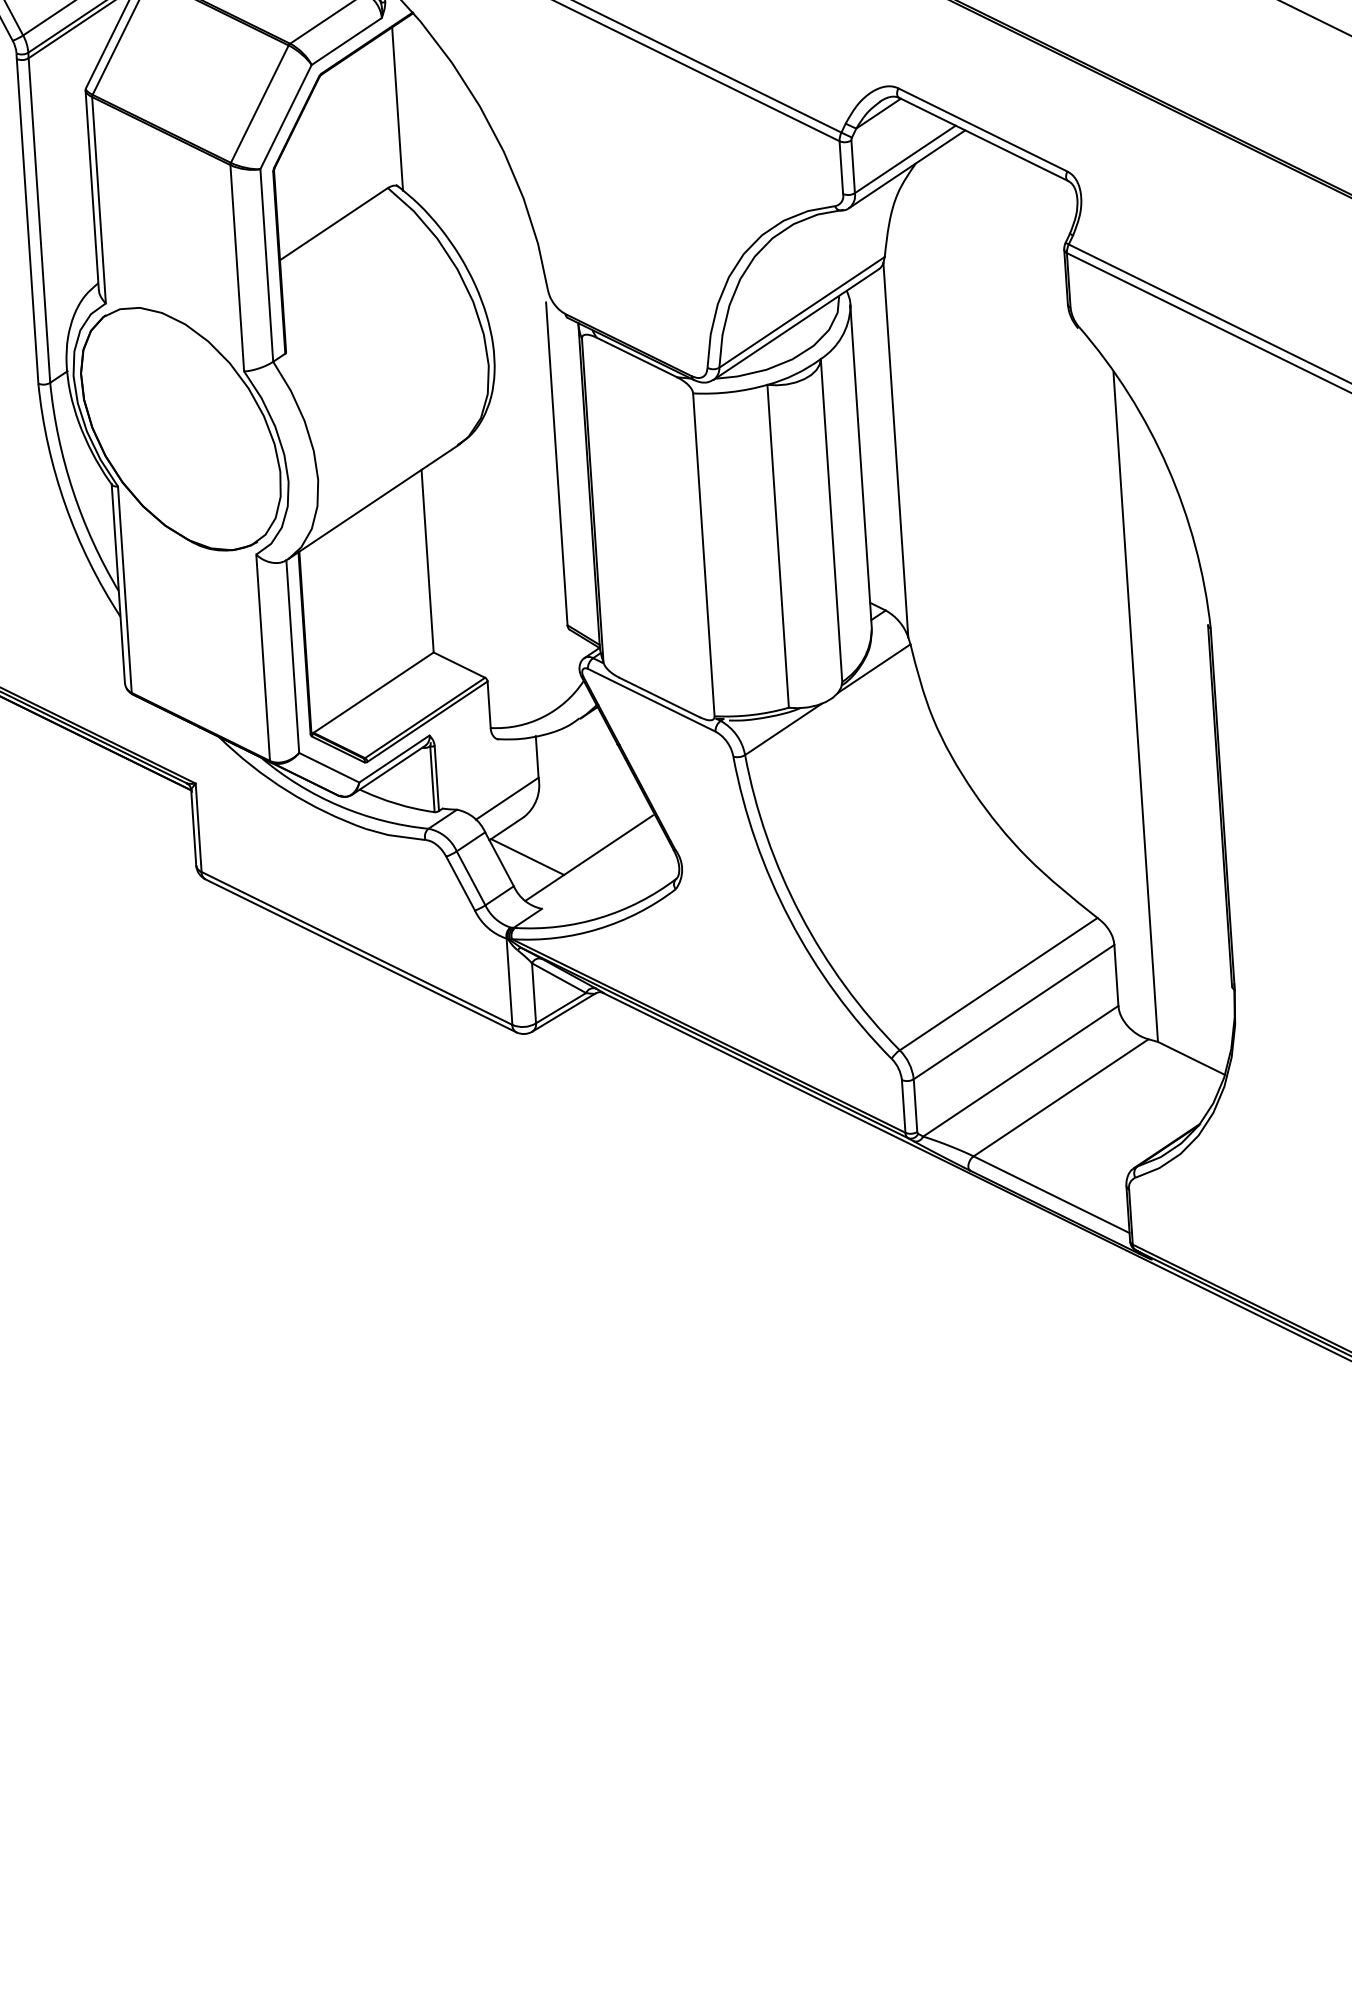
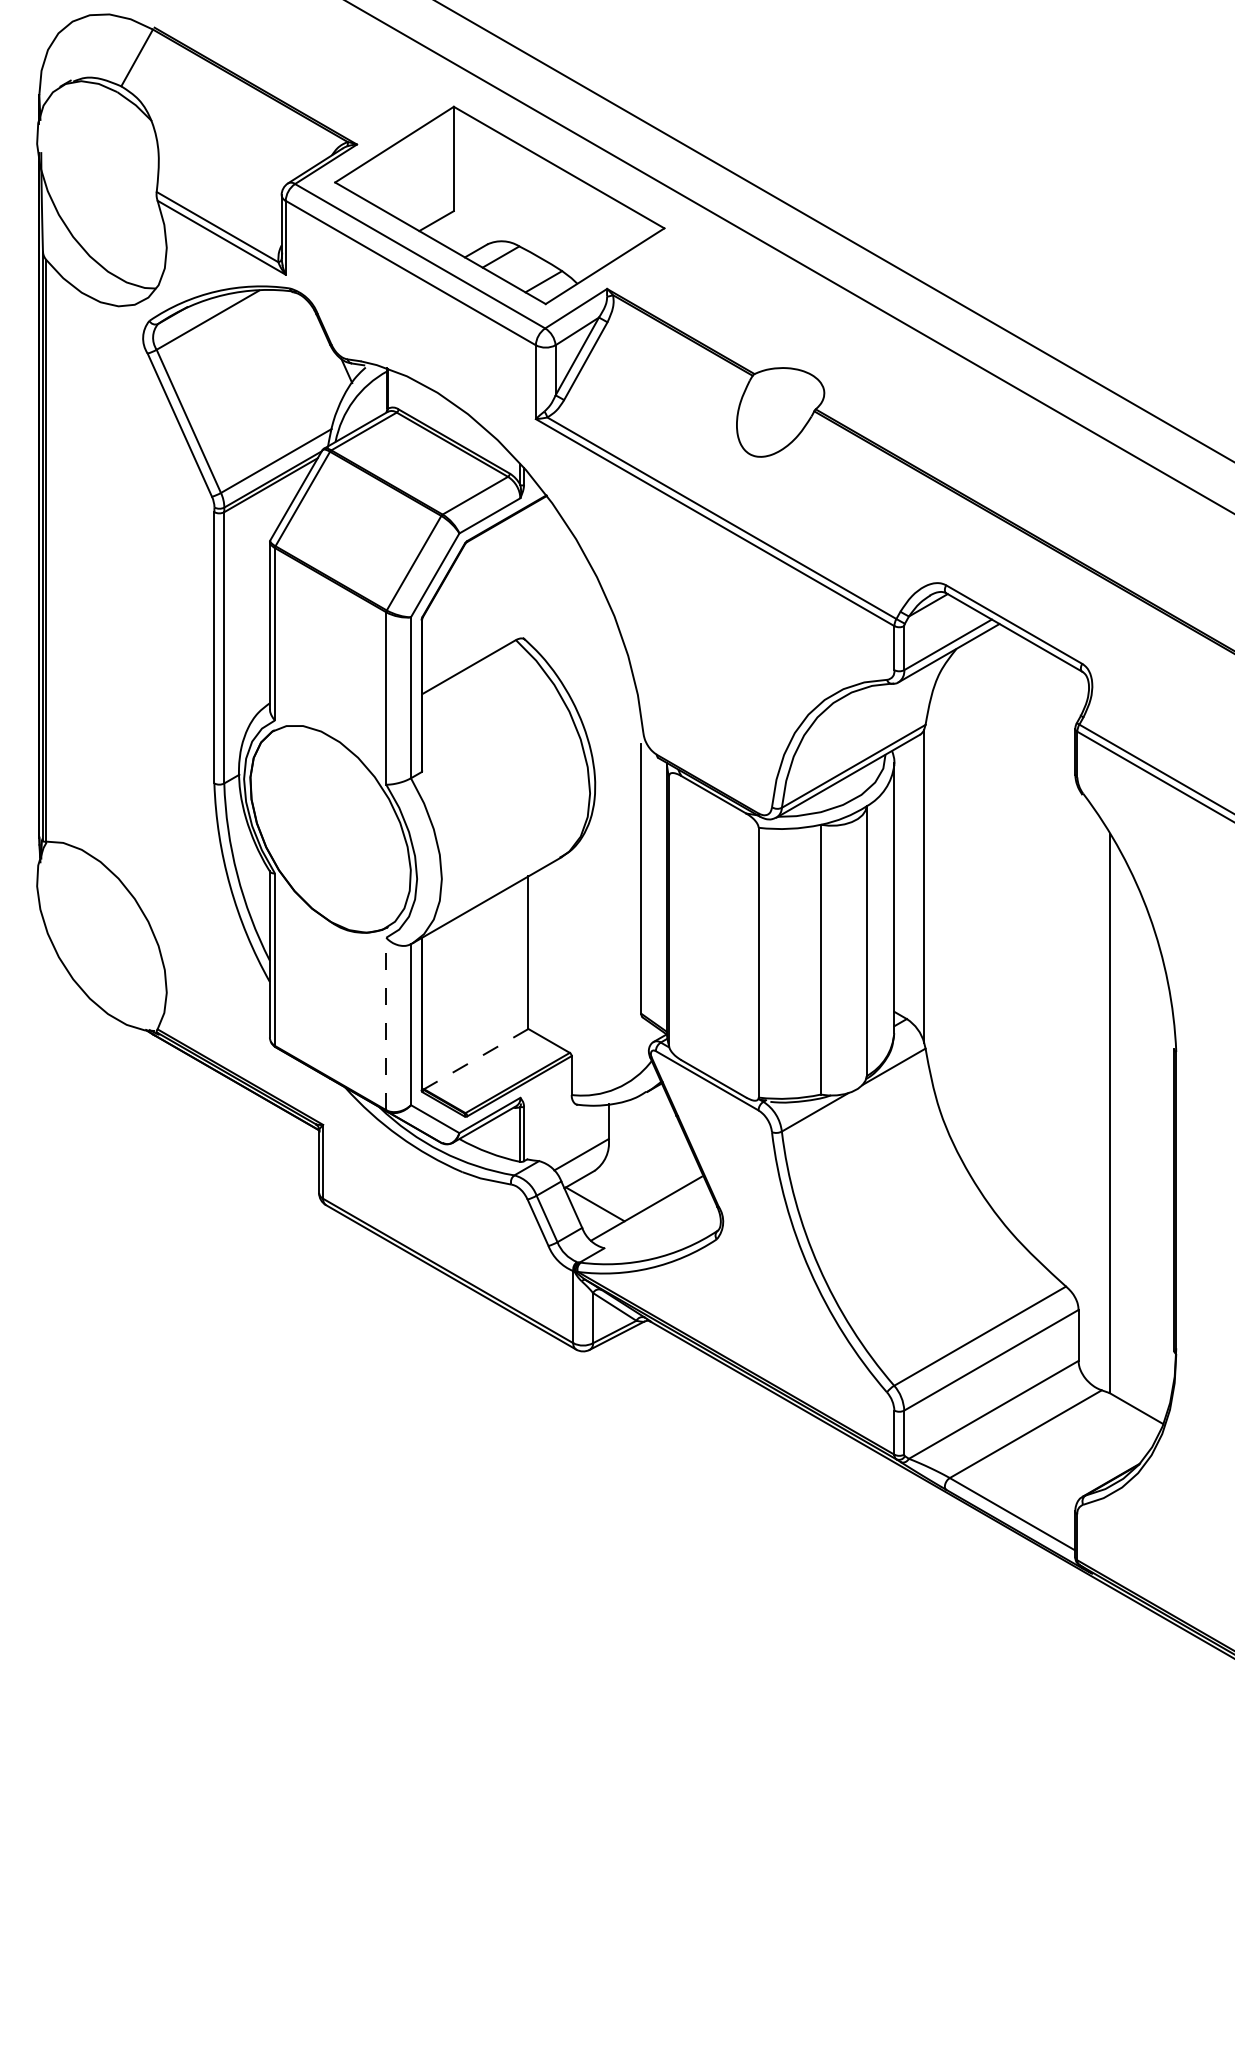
line: (397, 108) -> (528, 574), removed
line: (263, 657) -> (386, 1023), solid -> dashed
line: (372, 693) -> (475, 1059), solid -> dashed

